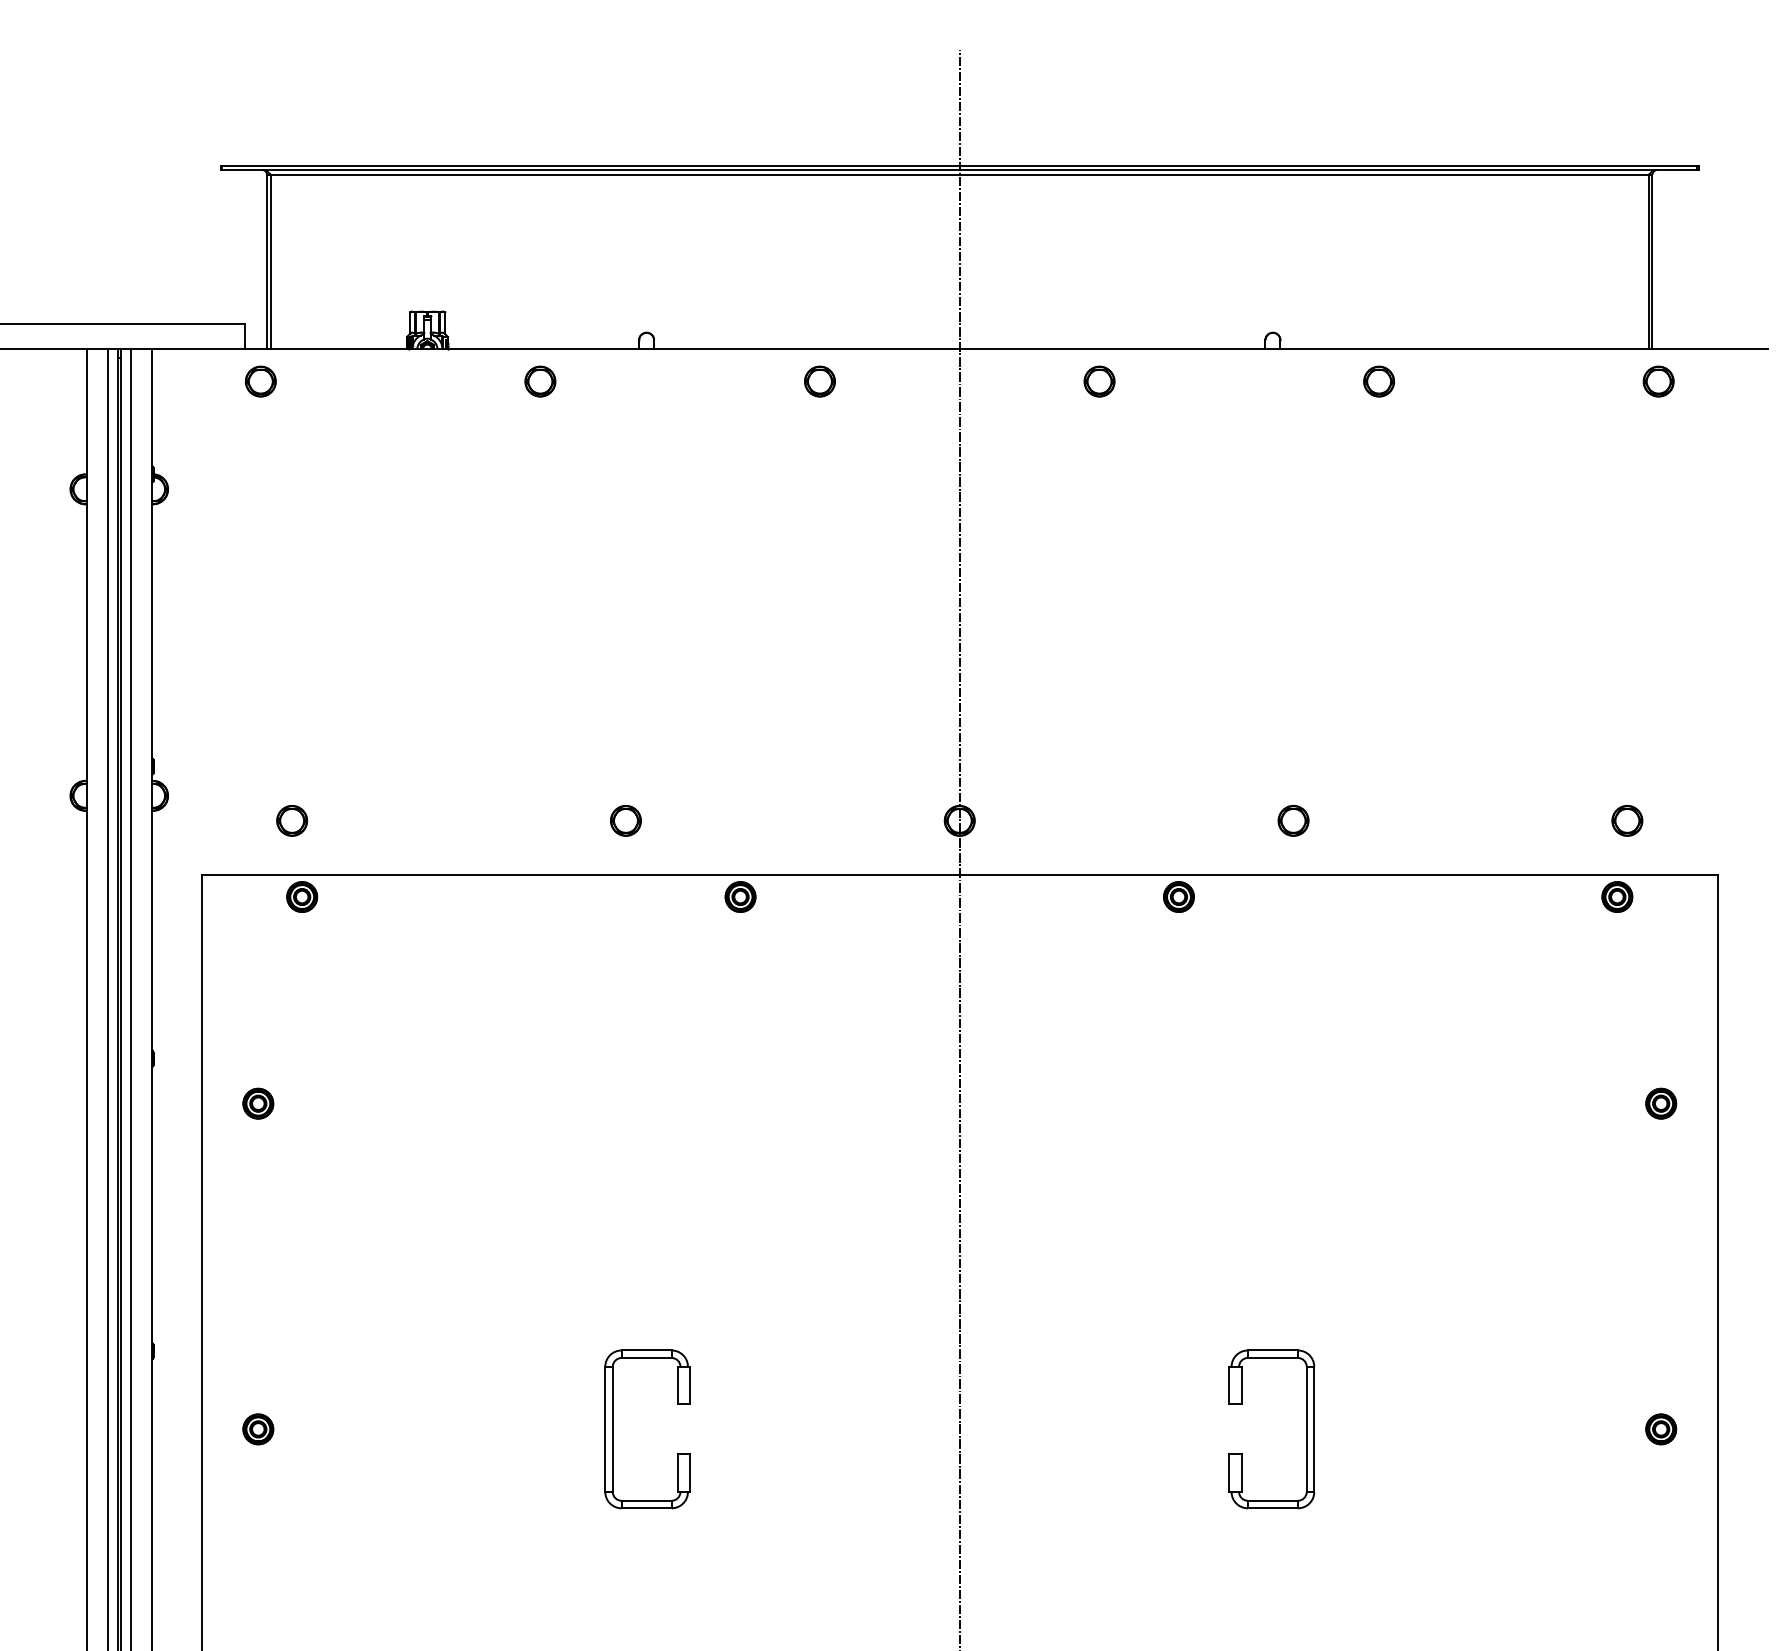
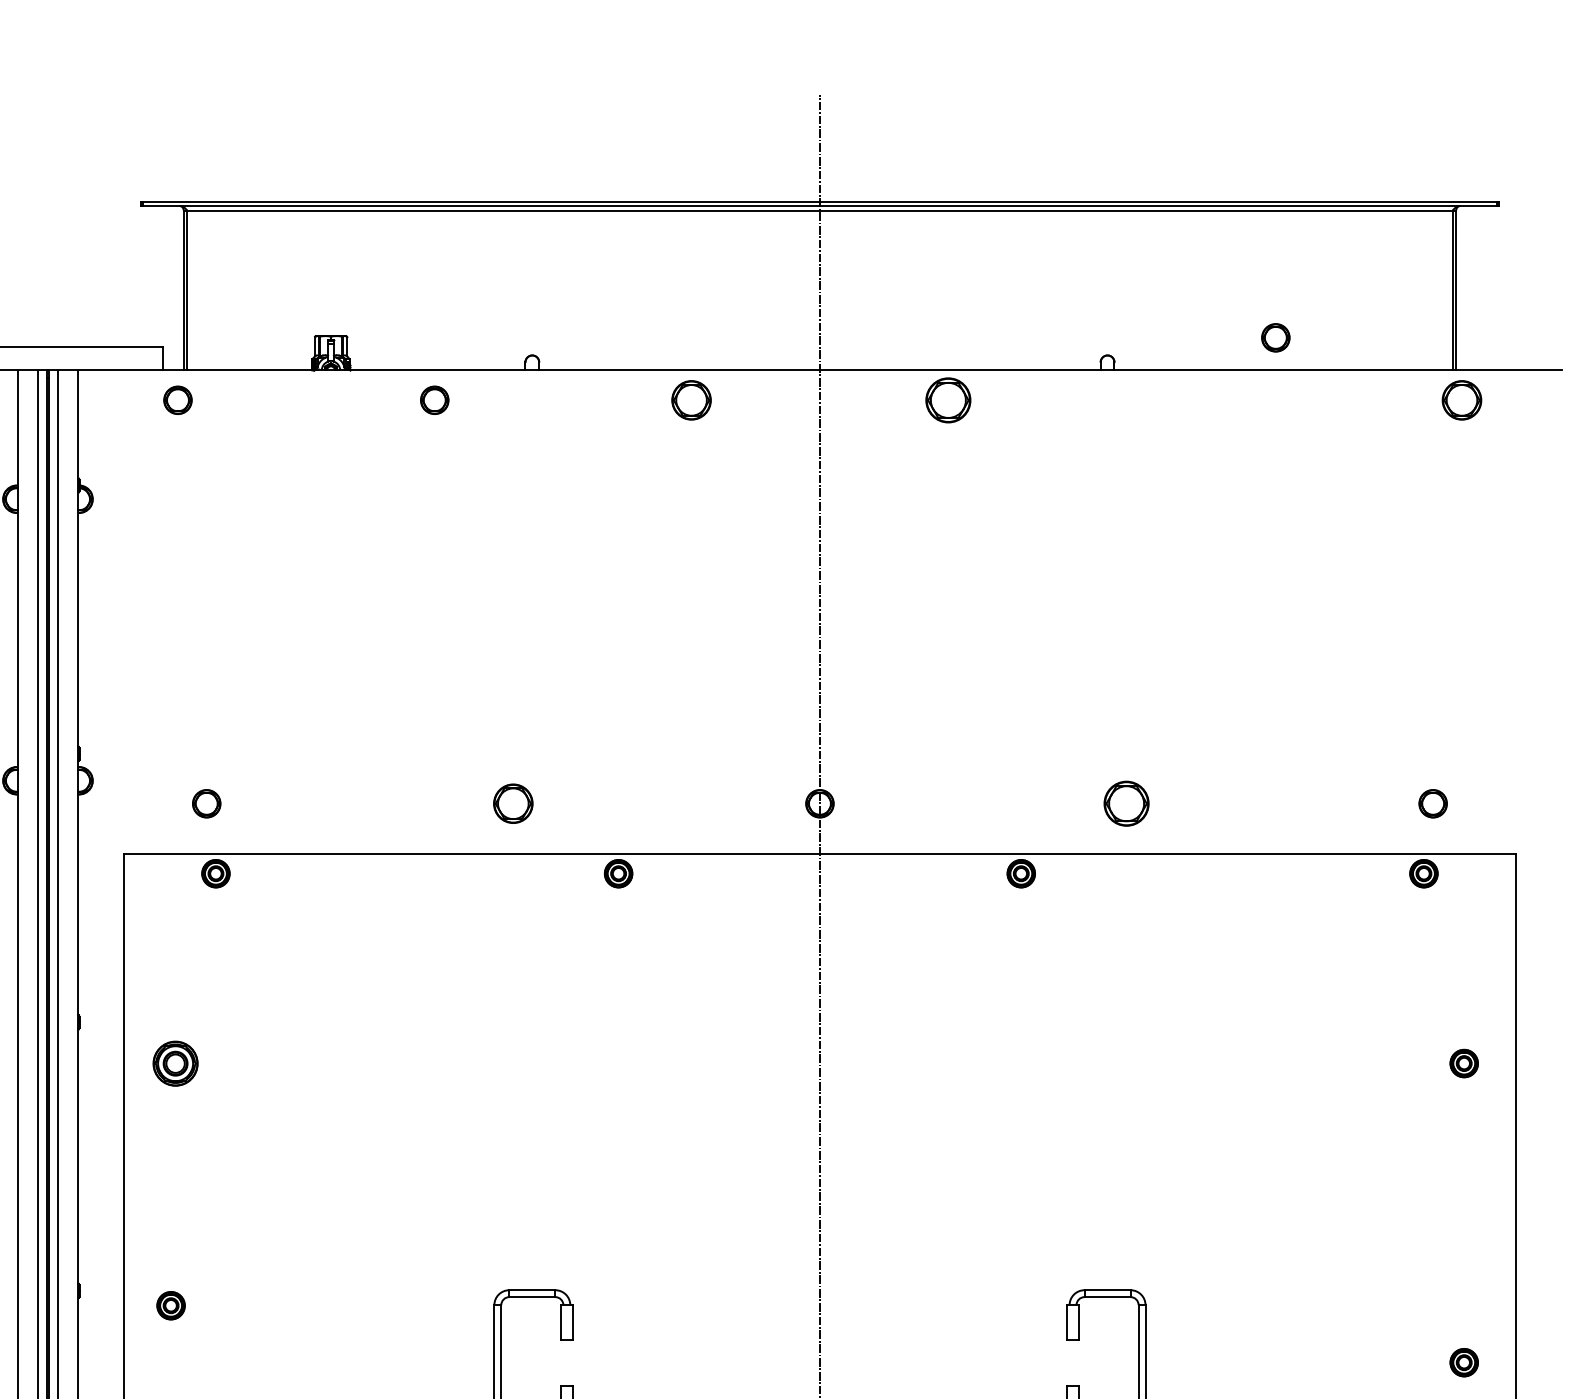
part: (819, 381) -> (691, 400), size x1.4
part: (1099, 381) -> (948, 400), size x1.6
part: (1378, 381) -> (1275, 337), moved
part: (1658, 381) -> (1461, 400), size x1.4
part: (625, 820) -> (512, 803), size x1.4
part: (1293, 820) -> (1126, 803), size x1.6
part: (258, 1103) -> (175, 1063), size x1.6
part: (258, 1429) -> (171, 1305), moved

